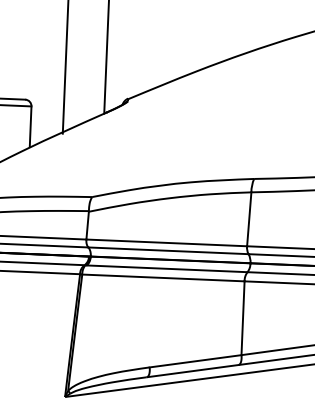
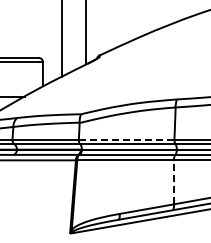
line: (166, 242) -> (126, 139), solid -> dashed
line: (242, 318) -> (173, 182), solid -> dashed

